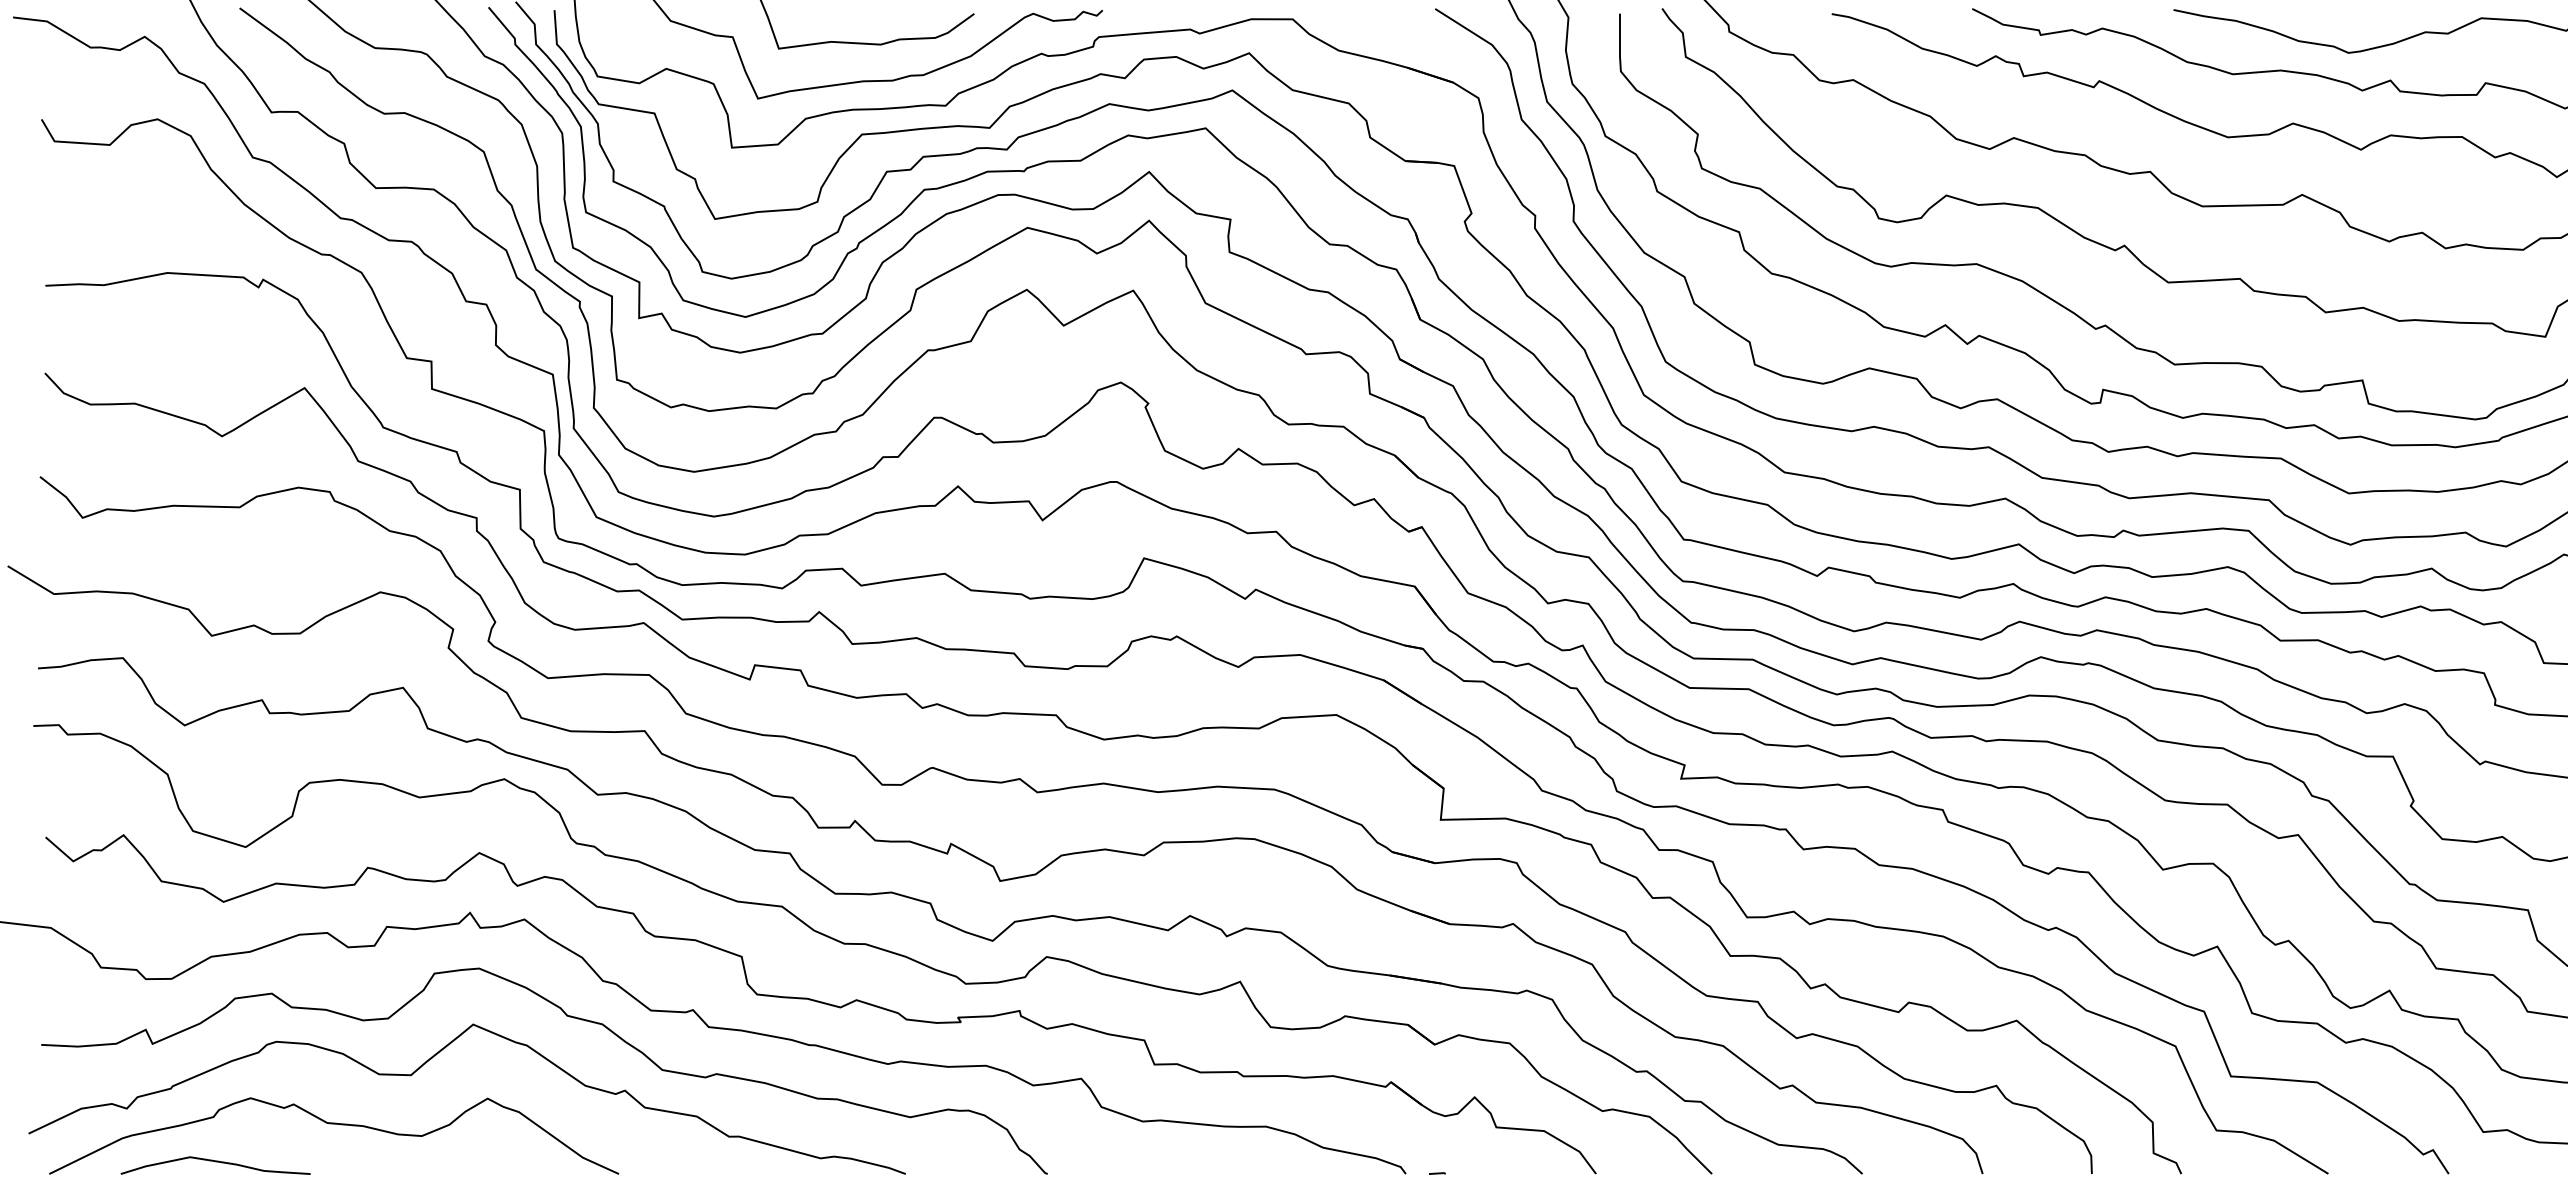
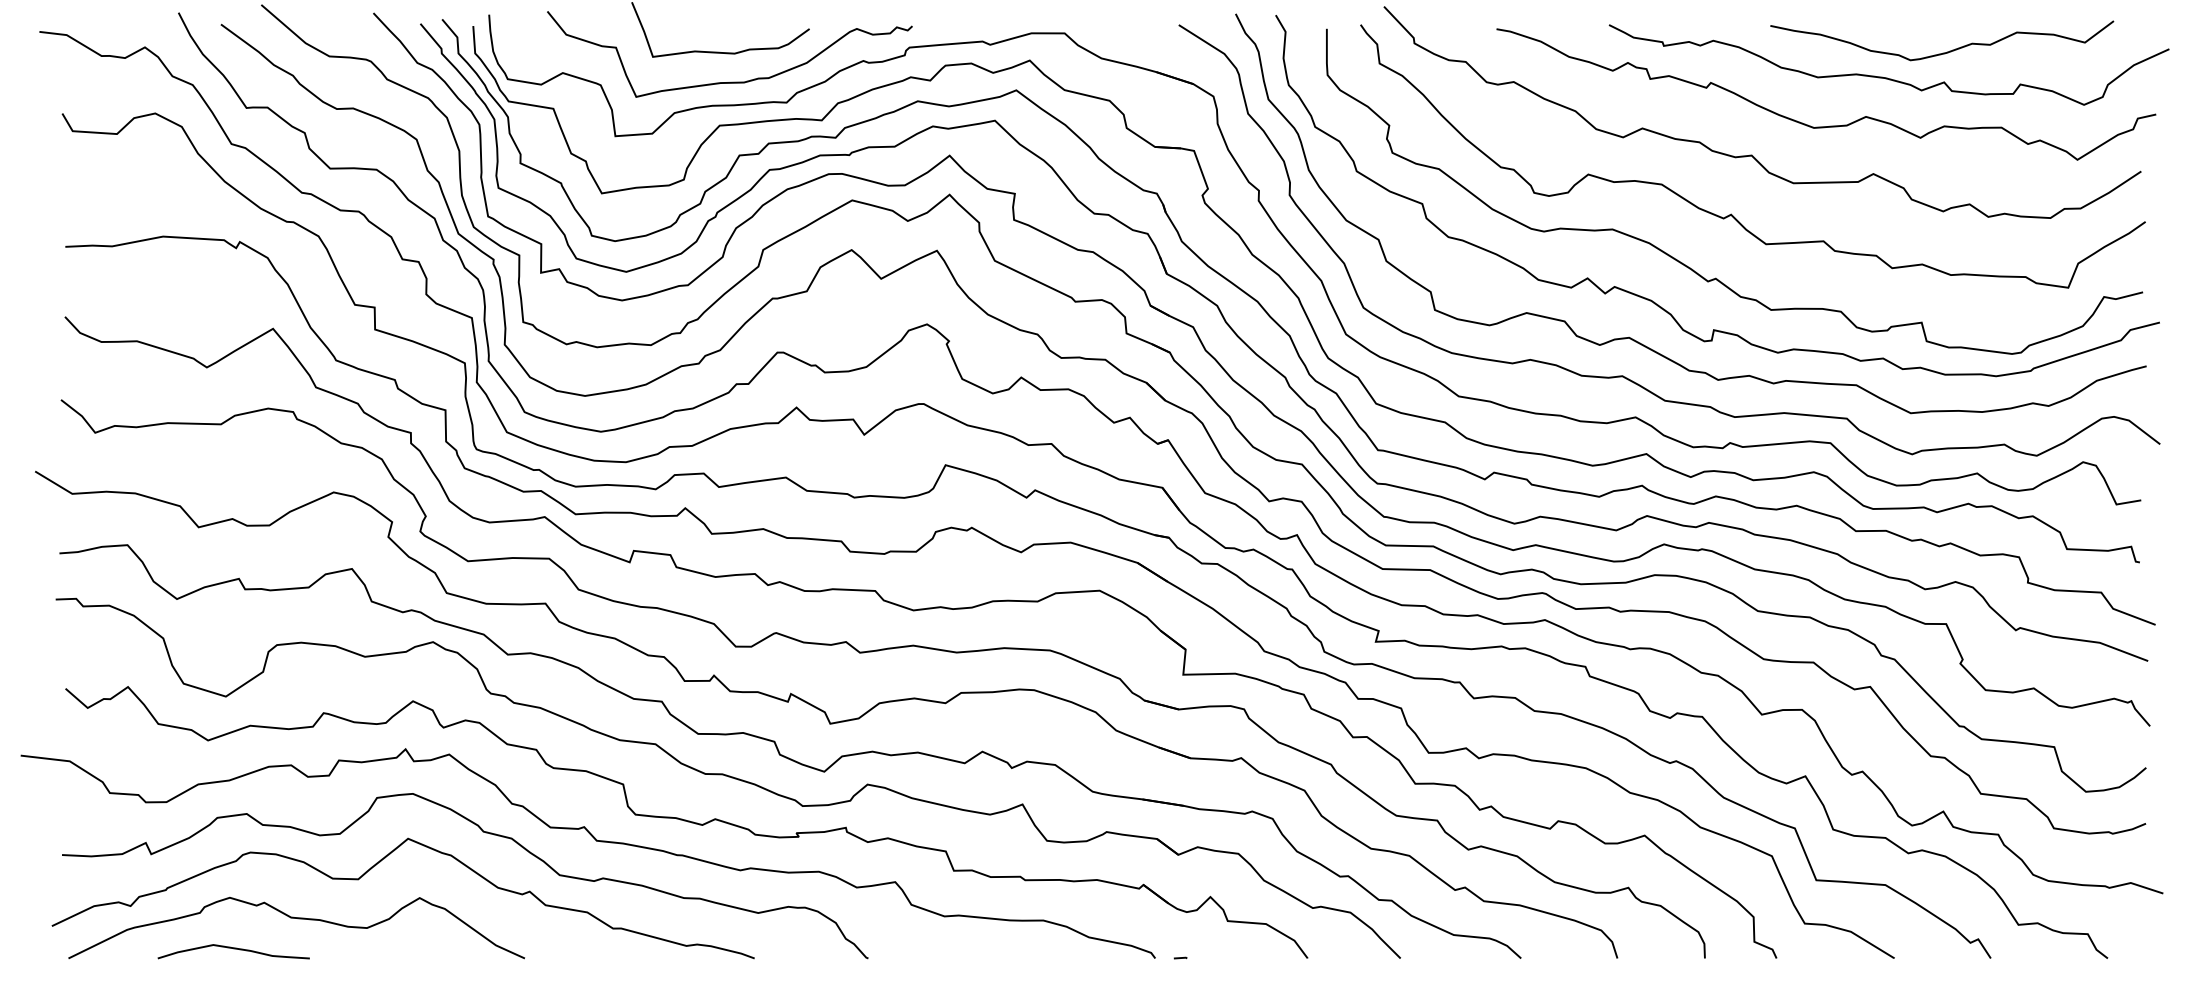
curve: (215, 1162) -> (233, 949), moved

